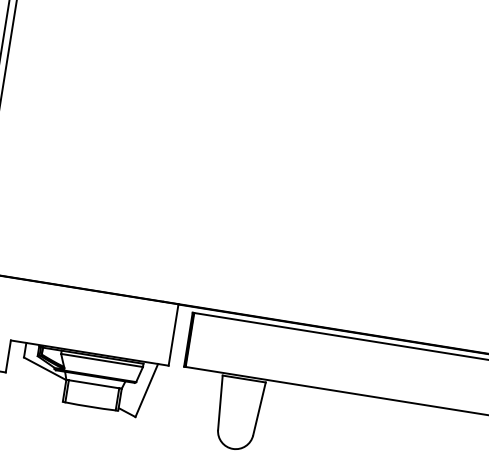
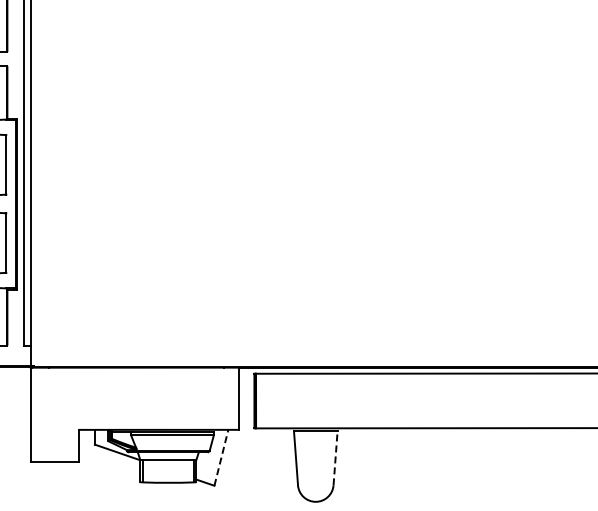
line: (146, 390) -> (221, 457), solid -> dashed
line: (259, 408) -> (335, 457), solid -> dashed

